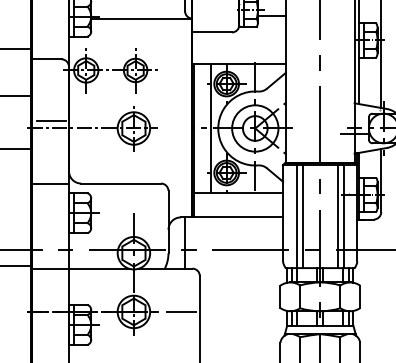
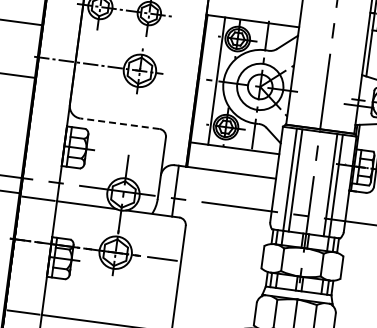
line: (51, 121) -> (59, 53), removed
line: (50, 183) -> (49, 114), removed
line: (121, 183) -> (120, 123), solid -> dashed

